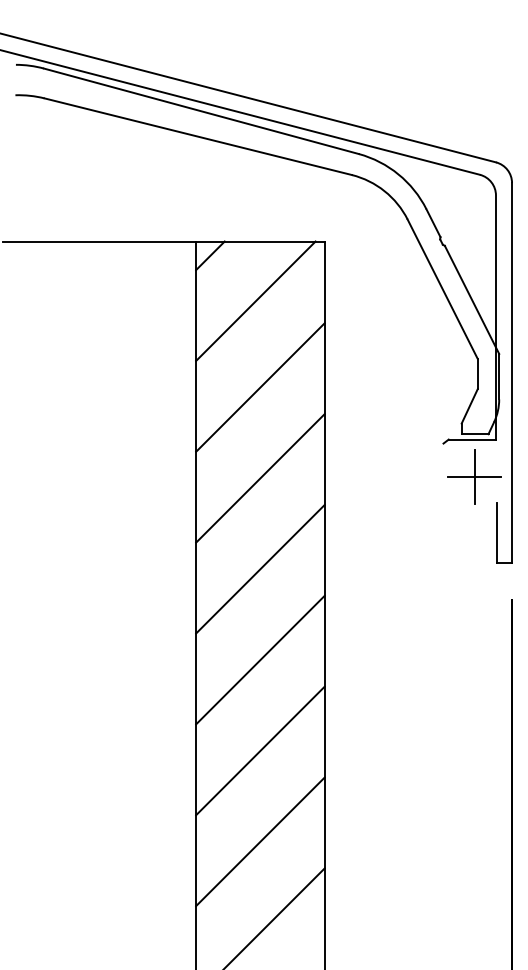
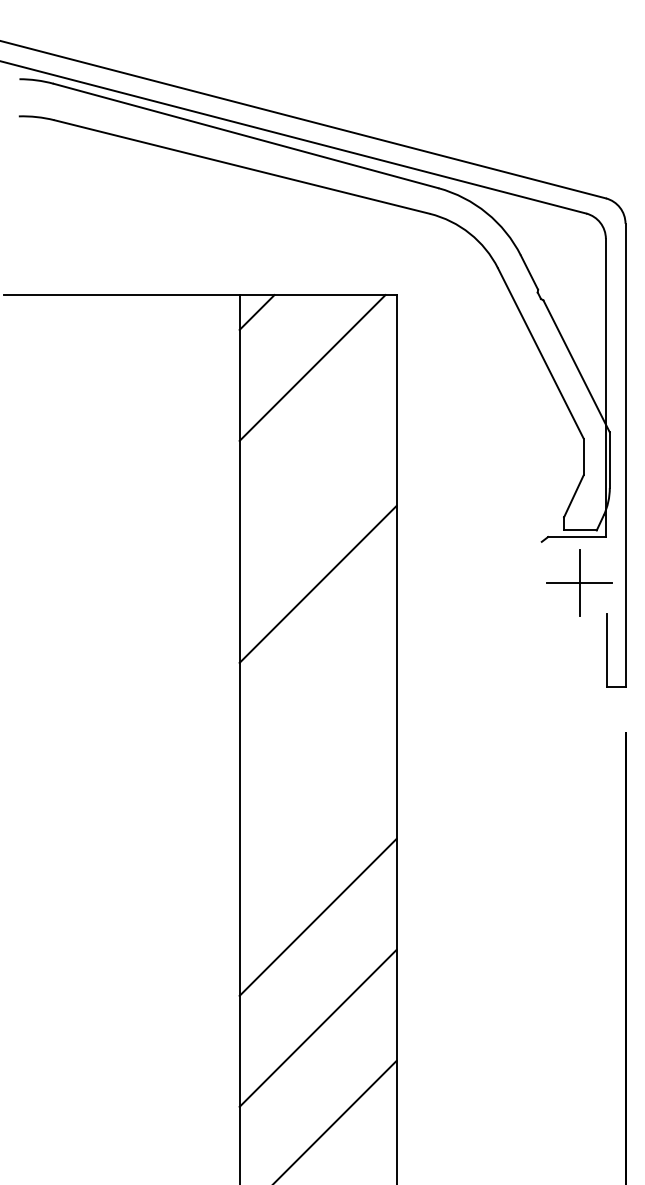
line: (259, 386) -> (317, 472), removed
line: (259, 568) -> (317, 694), removed
line: (259, 659) -> (317, 805), removed

